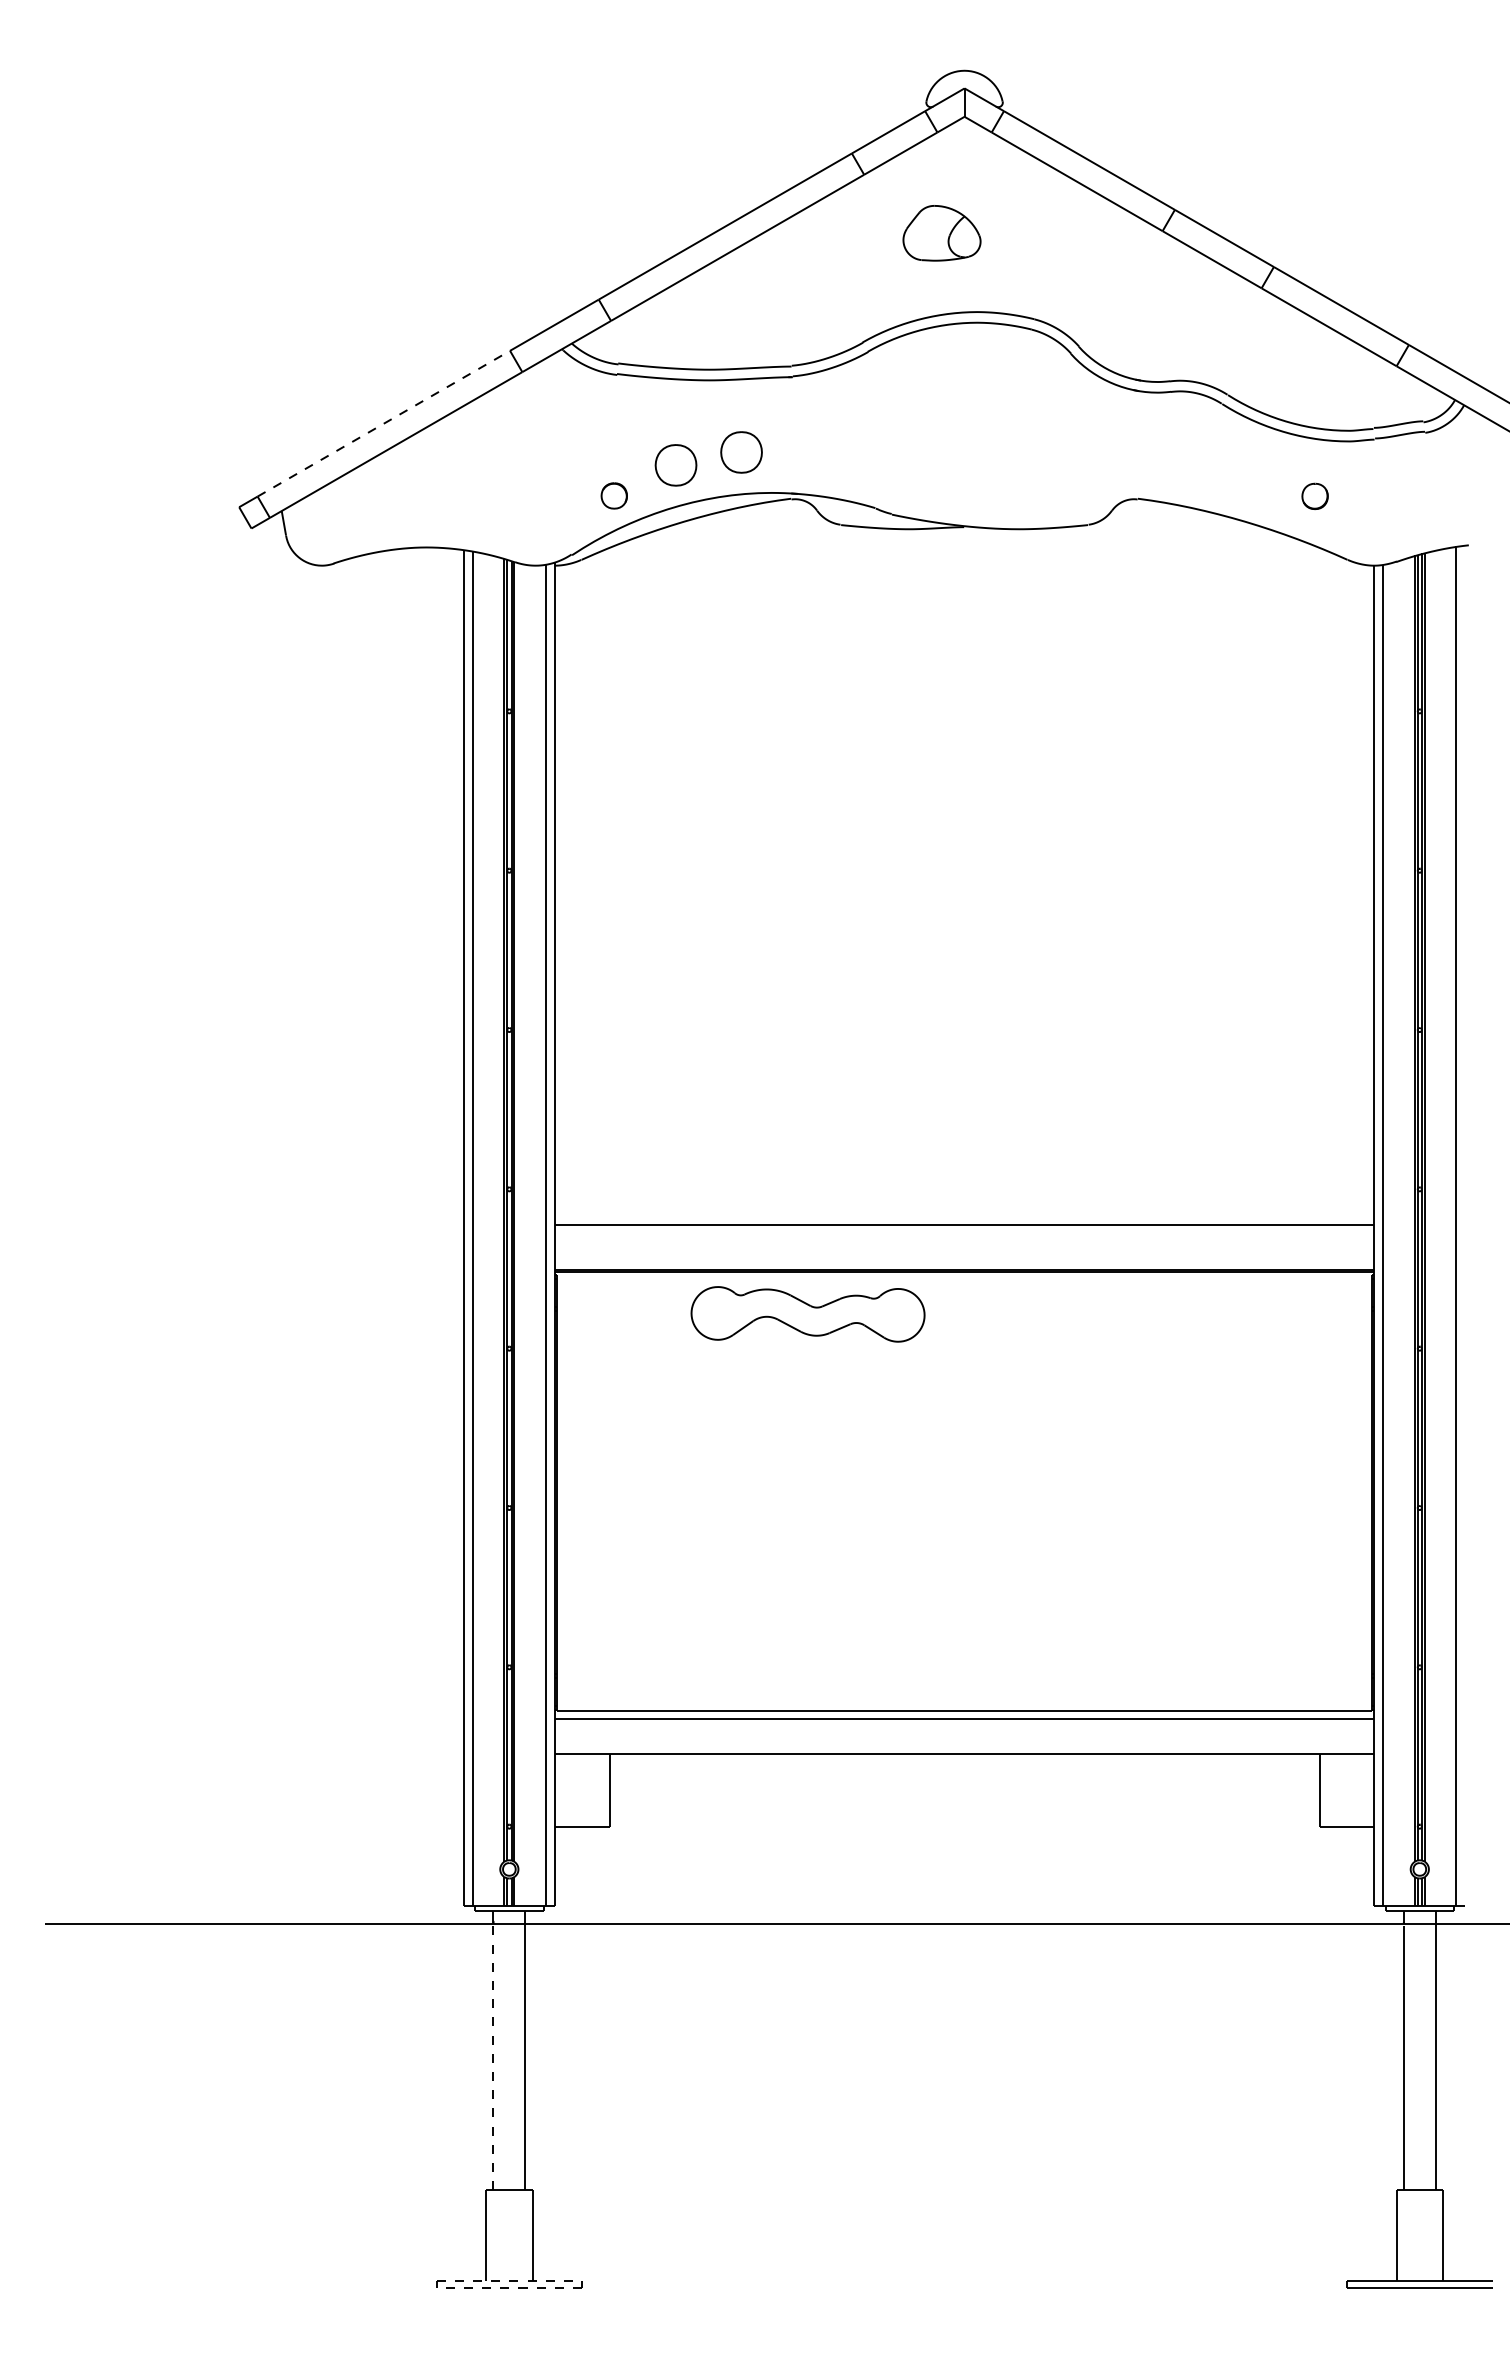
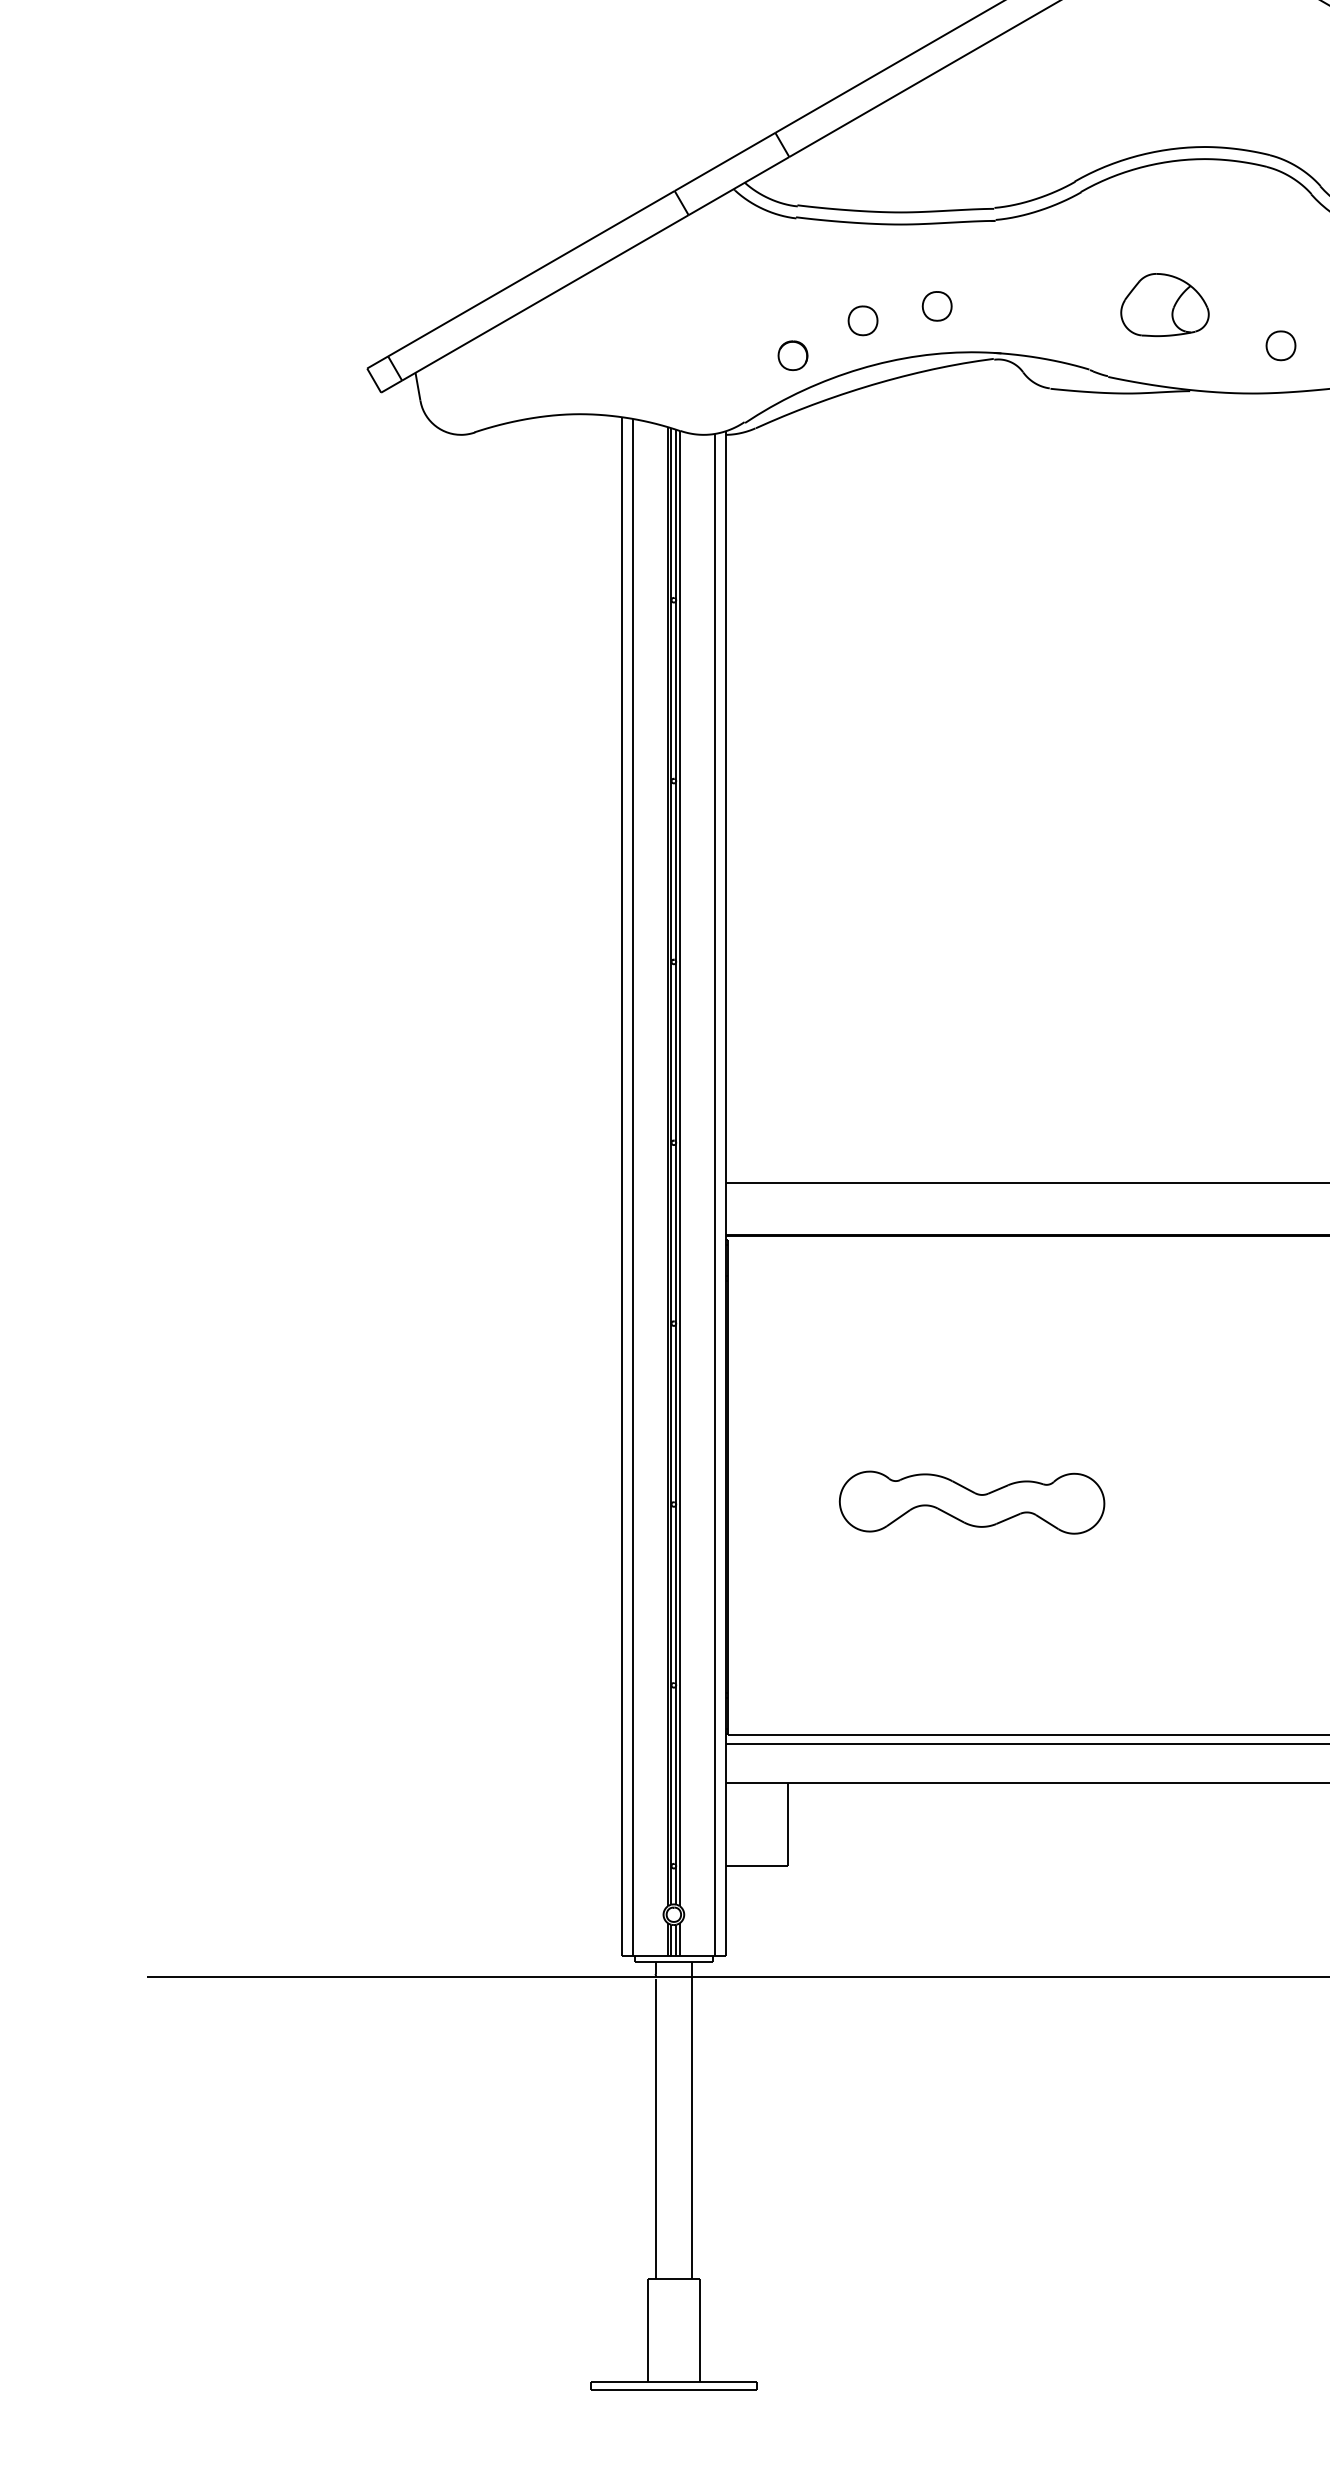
part: (941, 233) -> (1164, 305), moved
line: (383, 423) -> (531, 273), dashed -> solid
part: (740, 452) -> (936, 306), size x0.62
part: (675, 464) -> (862, 320), size x0.62
part: (1043, 486) -> (1280, 344), added
part: (807, 1314) -> (971, 1502), moved
line: (493, 2058) -> (655, 2129), dashed -> solid
line: (509, 2280) -> (674, 2381), dashed -> solid
line: (509, 2288) -> (674, 2390), dashed -> solid

